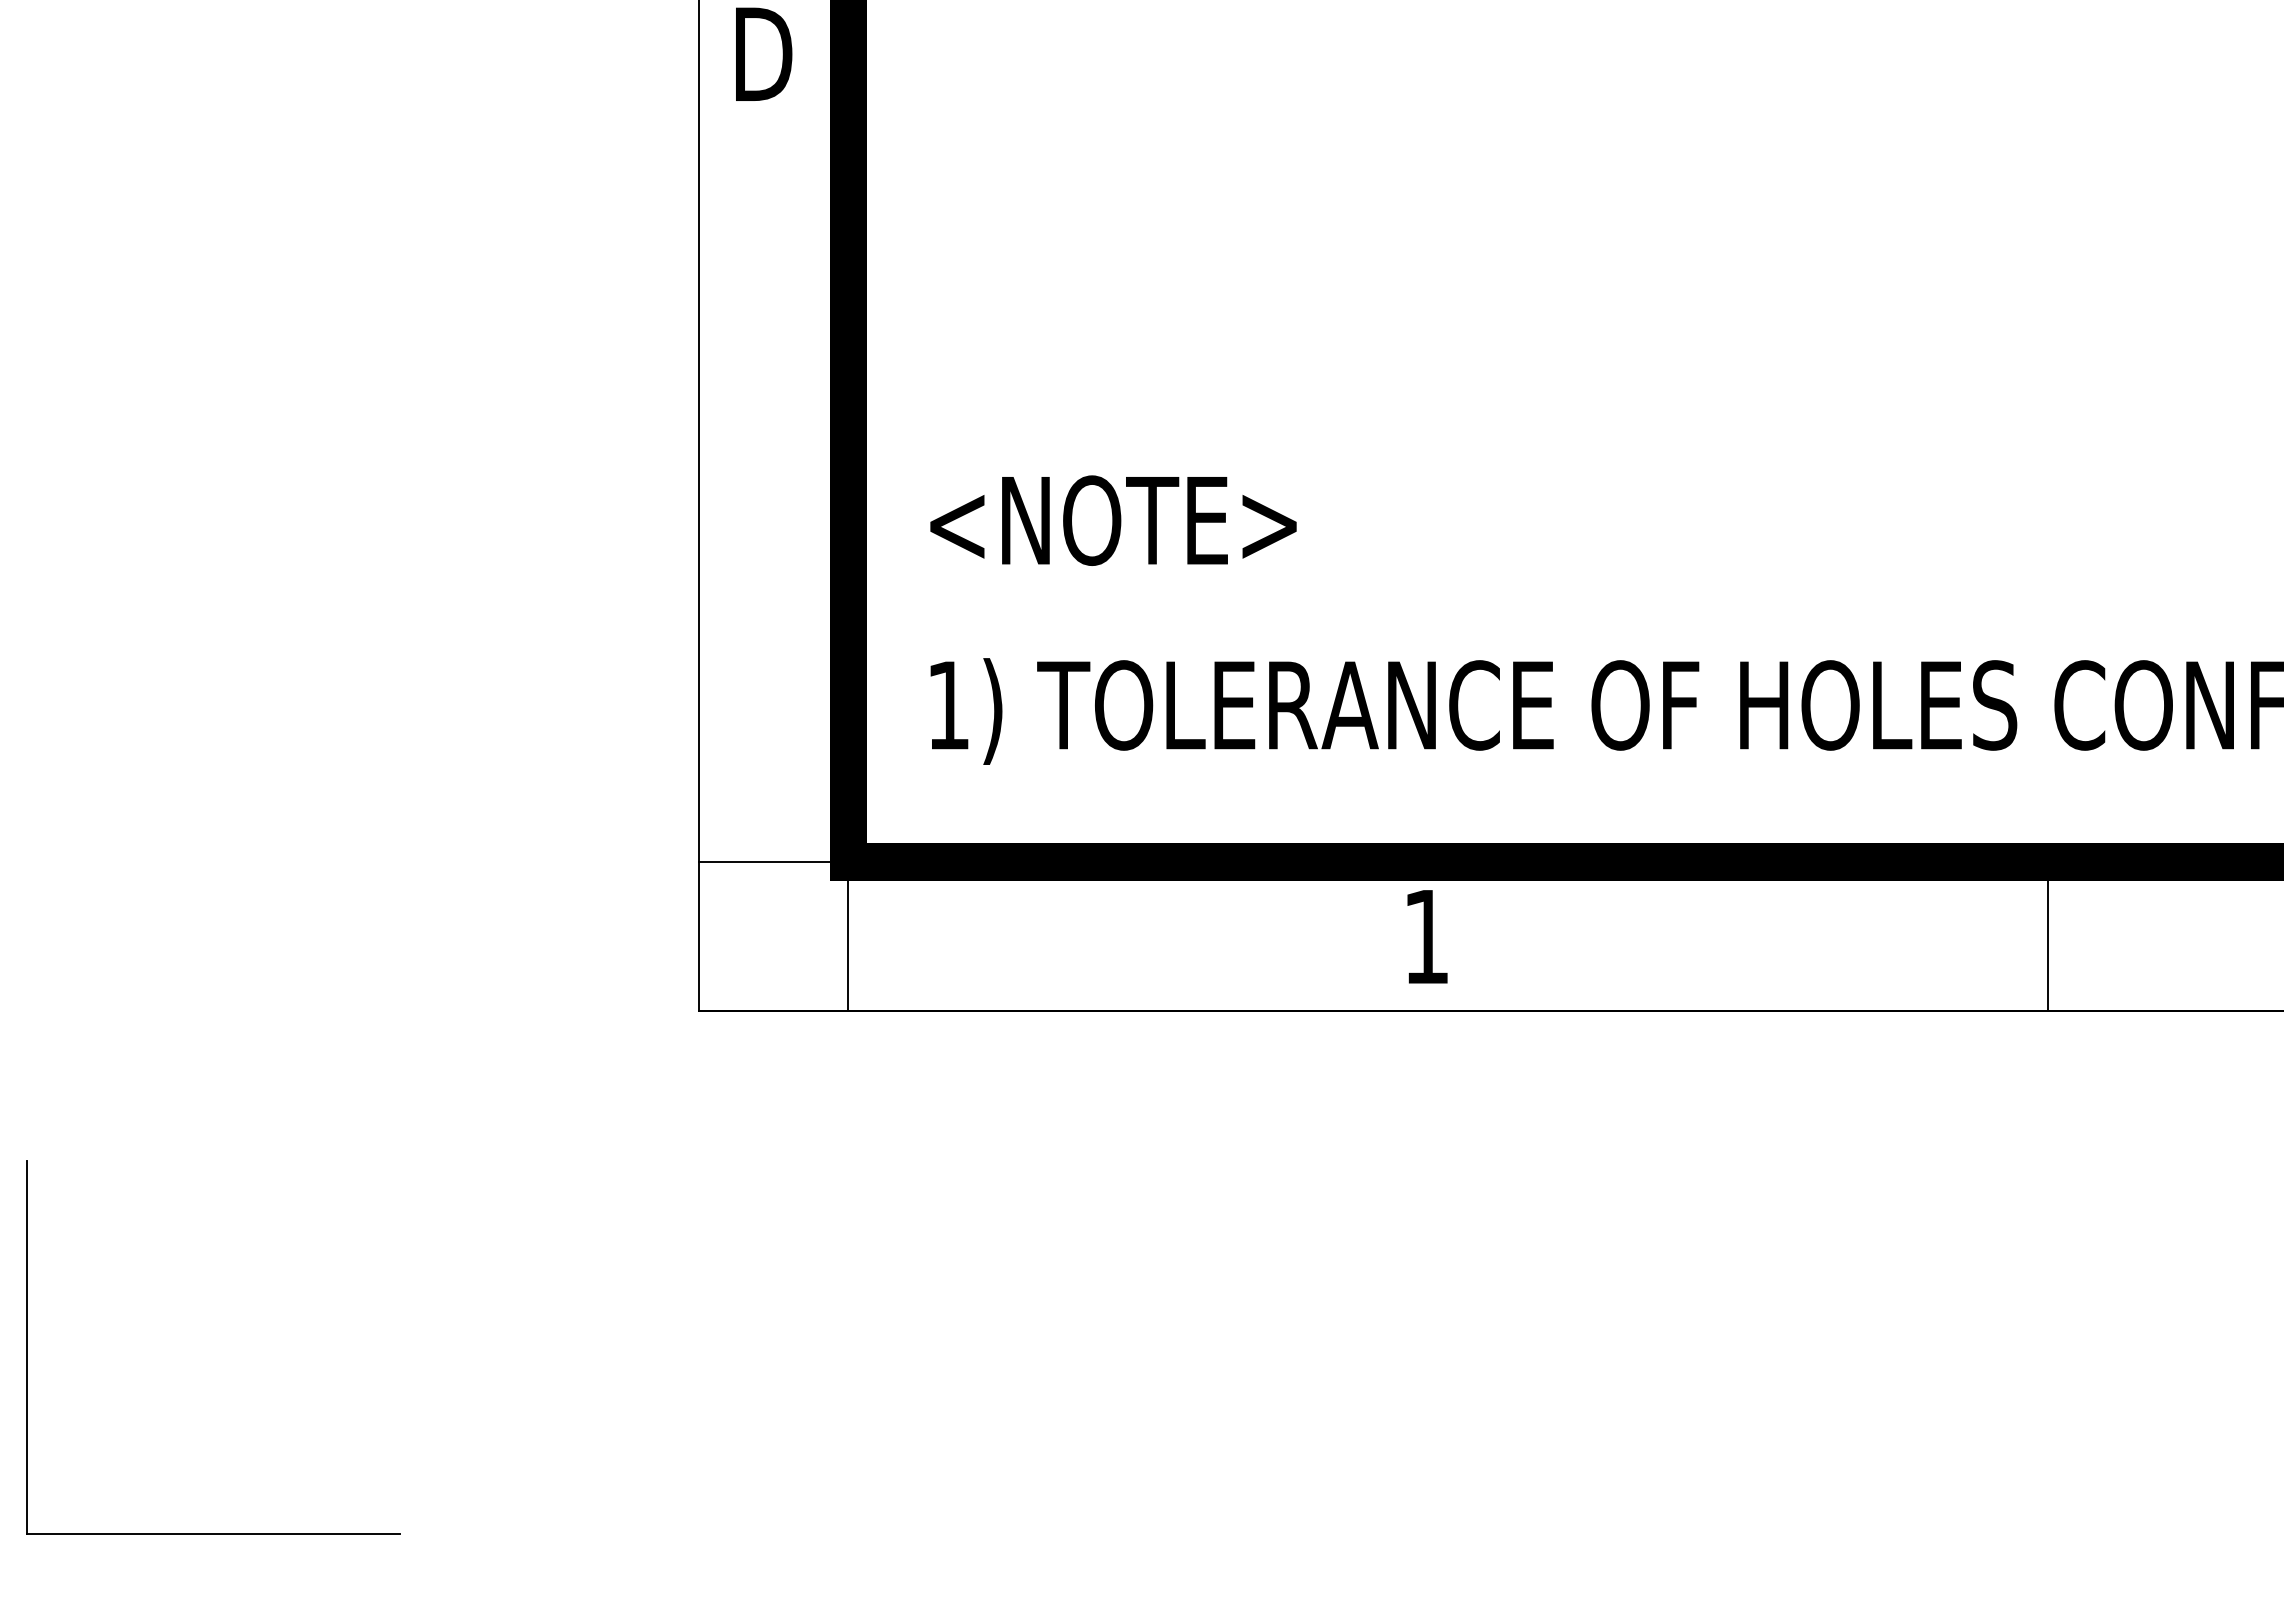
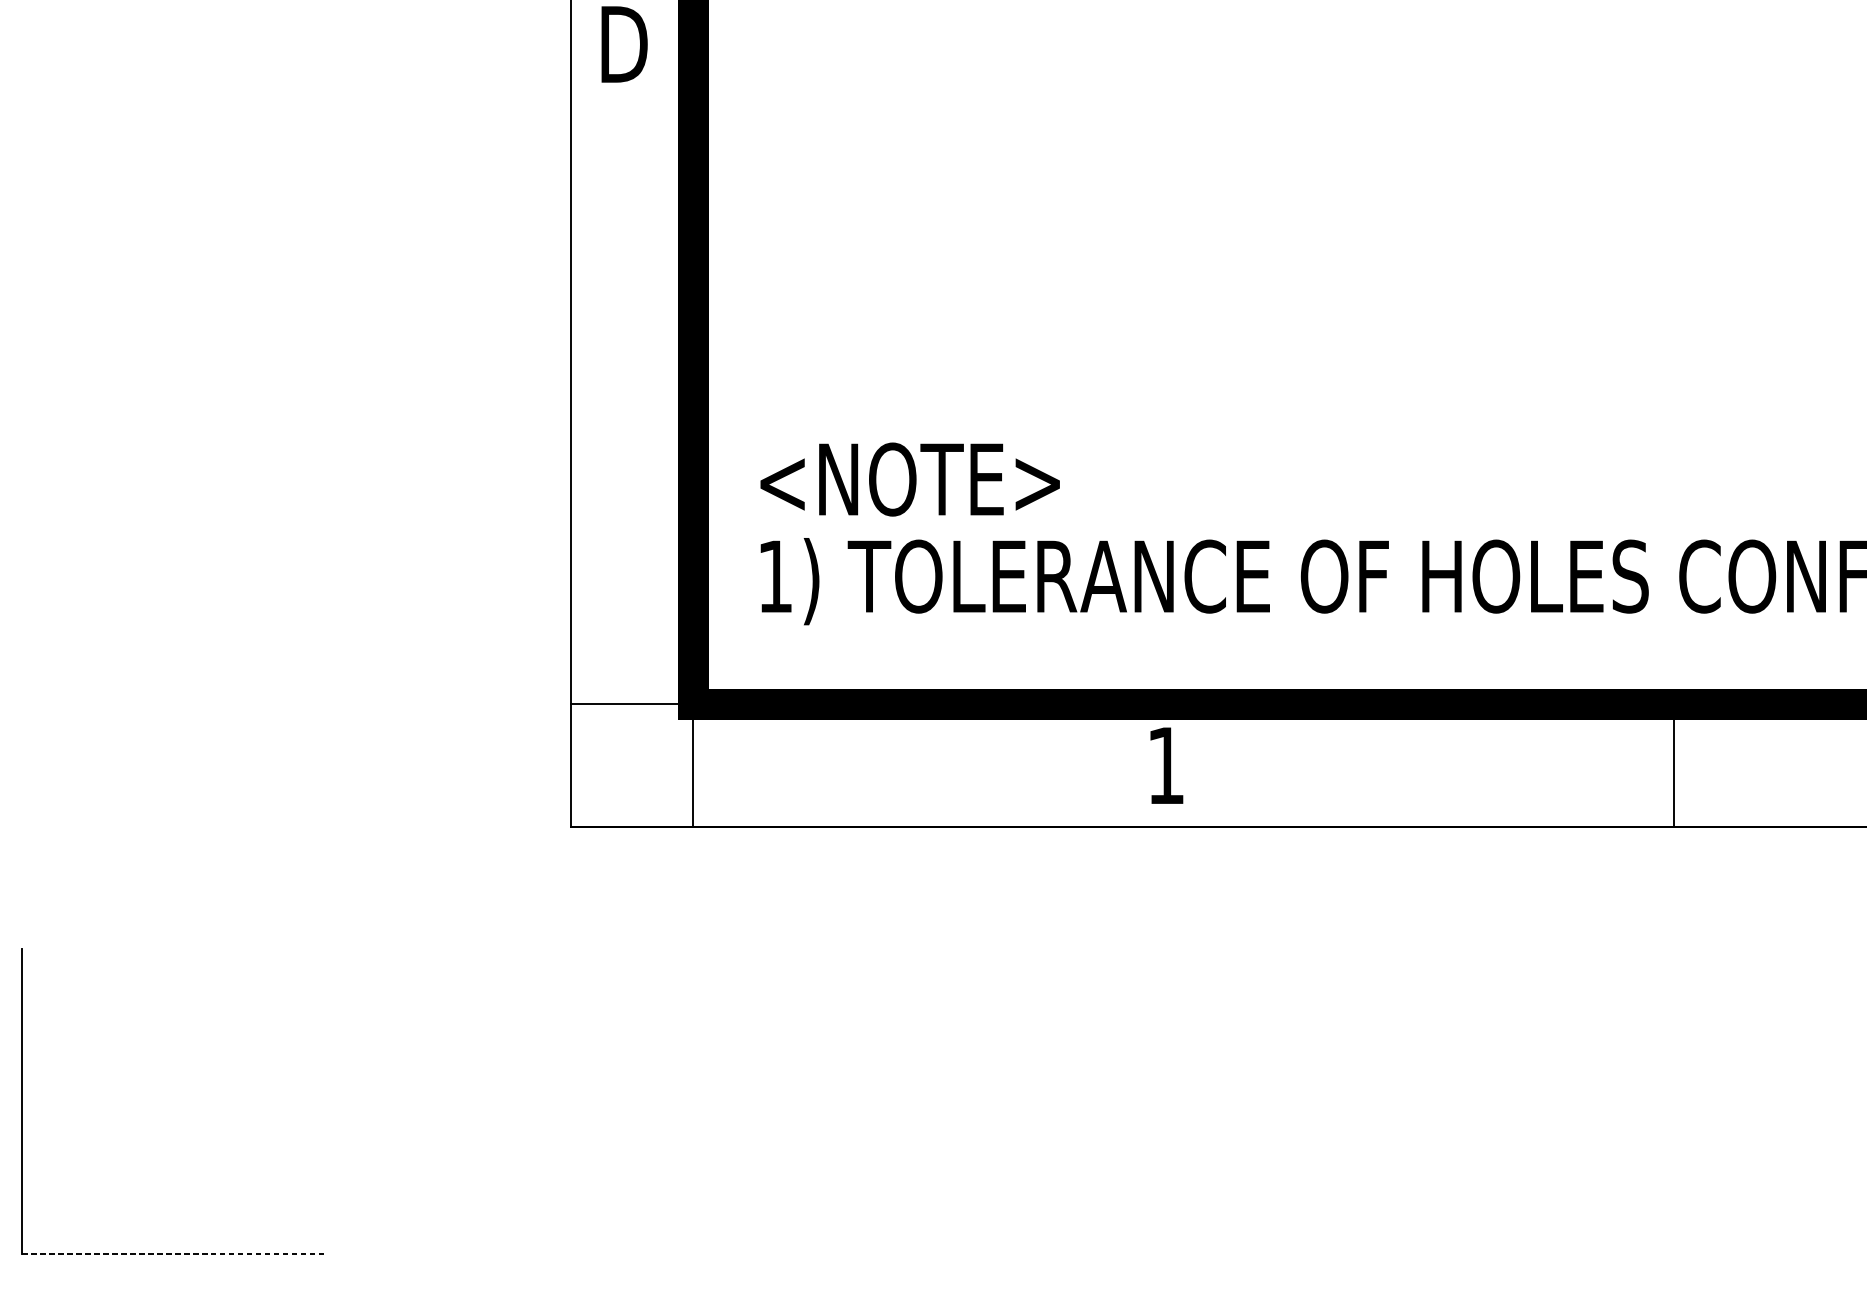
text: (1113, 520) -> (910, 479), moved
line: (213, 1534) -> (174, 1254), solid -> dashed

